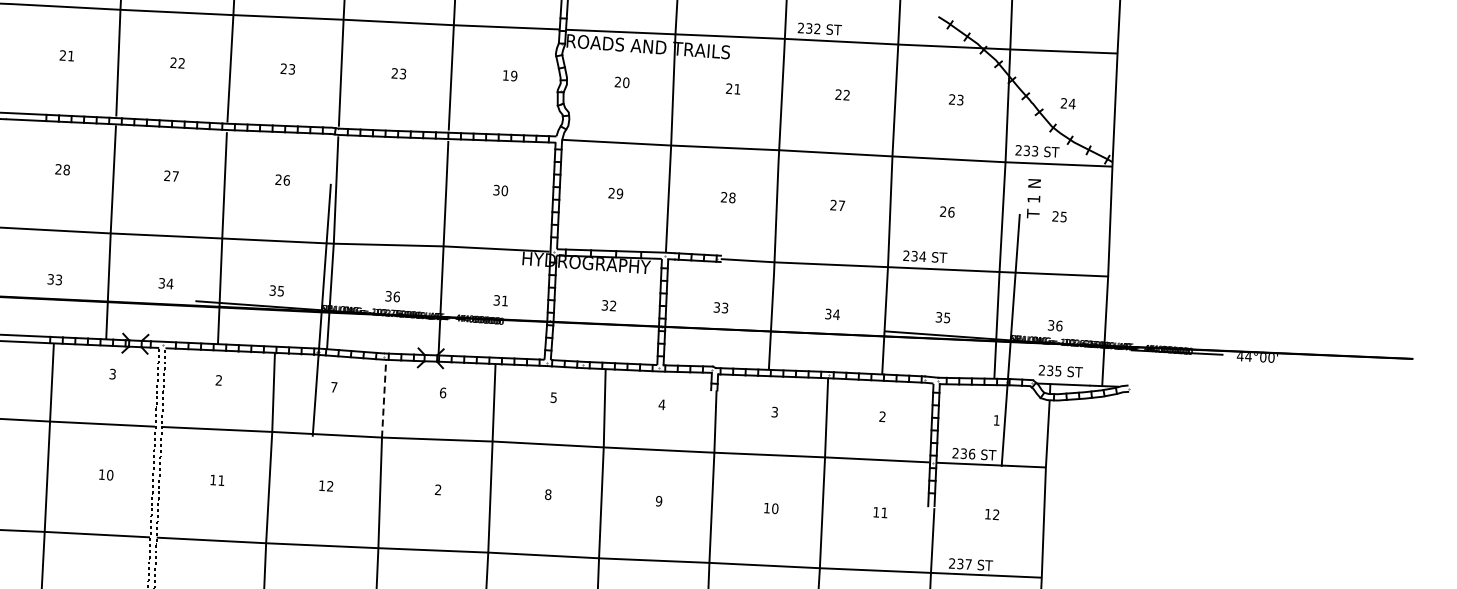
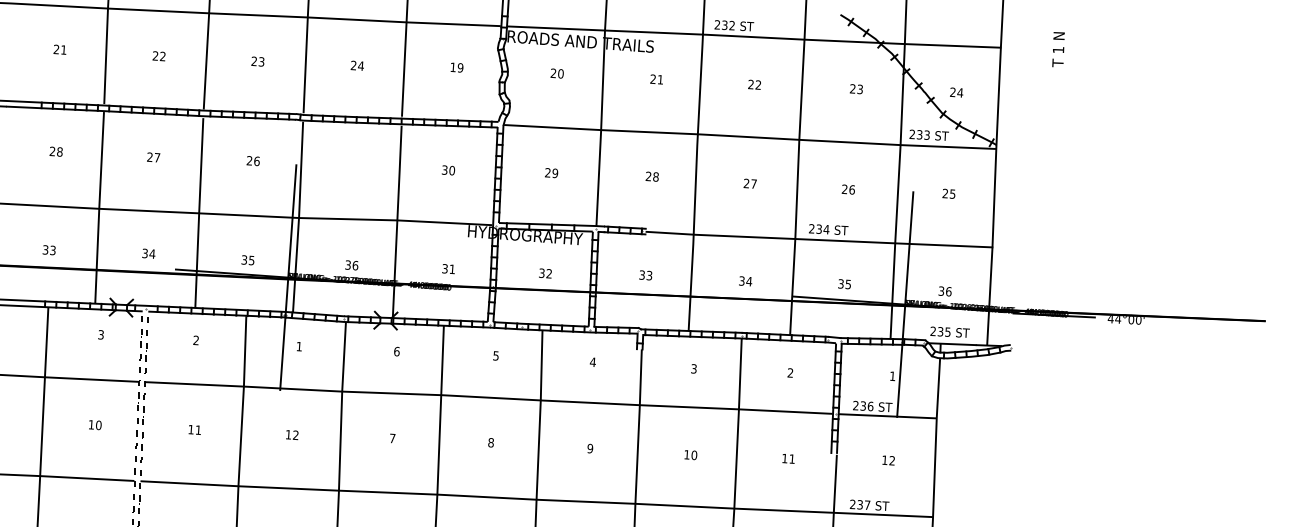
text: (402, 73) -> (360, 65), 23 -> 24
text: (1033, 198) -> (1058, 49), moved
text: (334, 387) -> (299, 346), 7 -> 1
line: (384, 398) -> (344, 356), dashed -> solid
text: (437, 489) -> (391, 438), 2 -> 7

